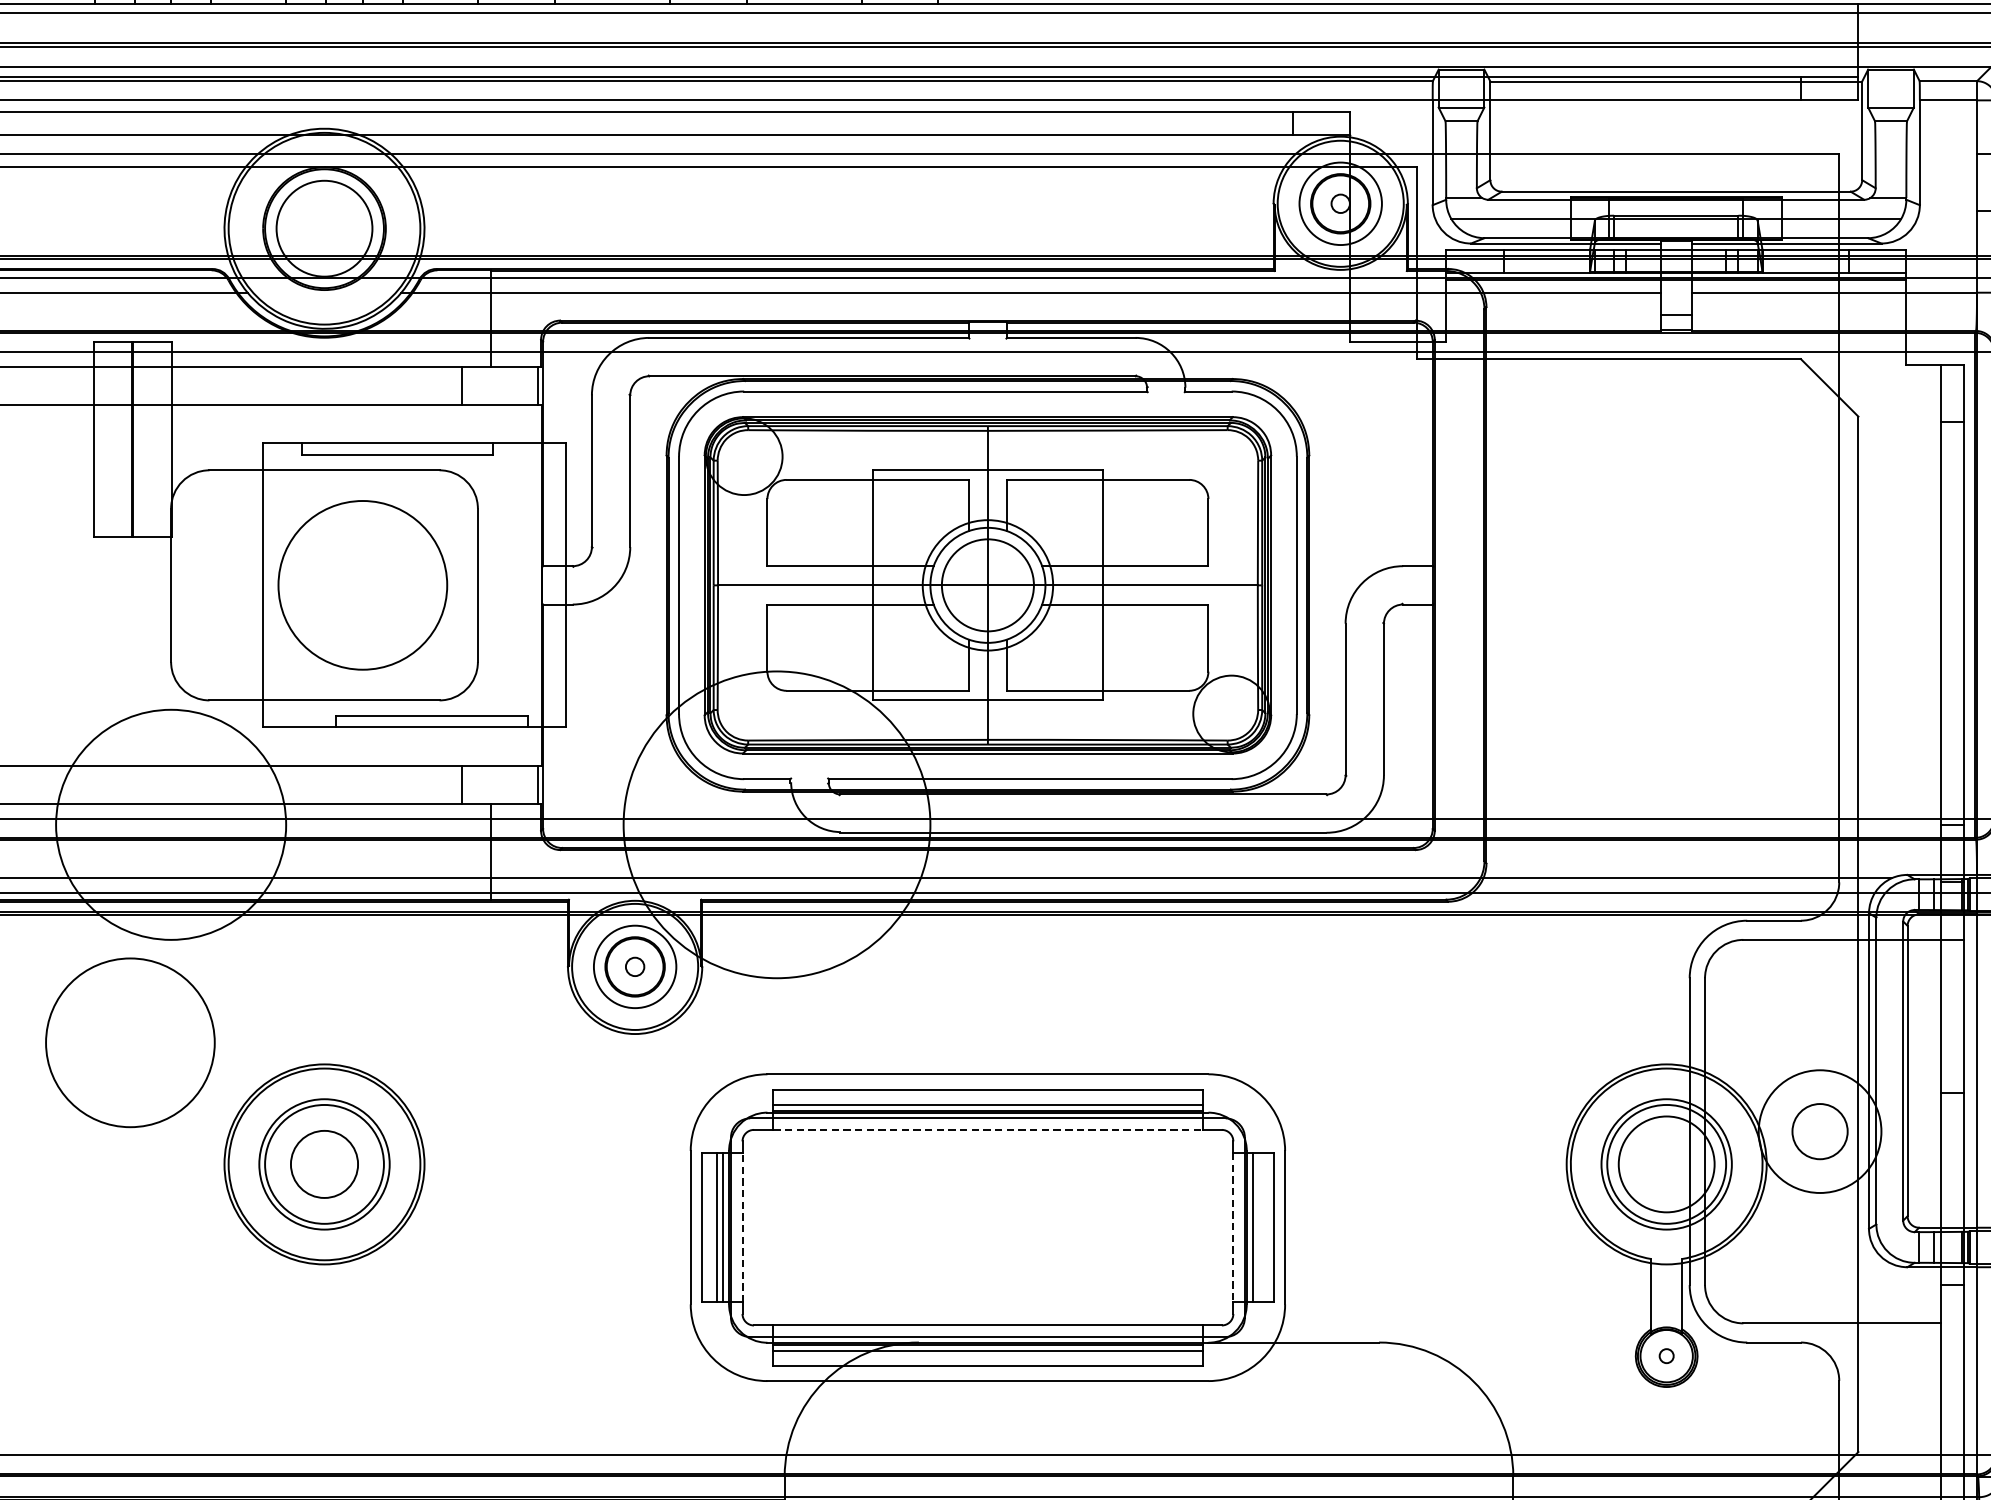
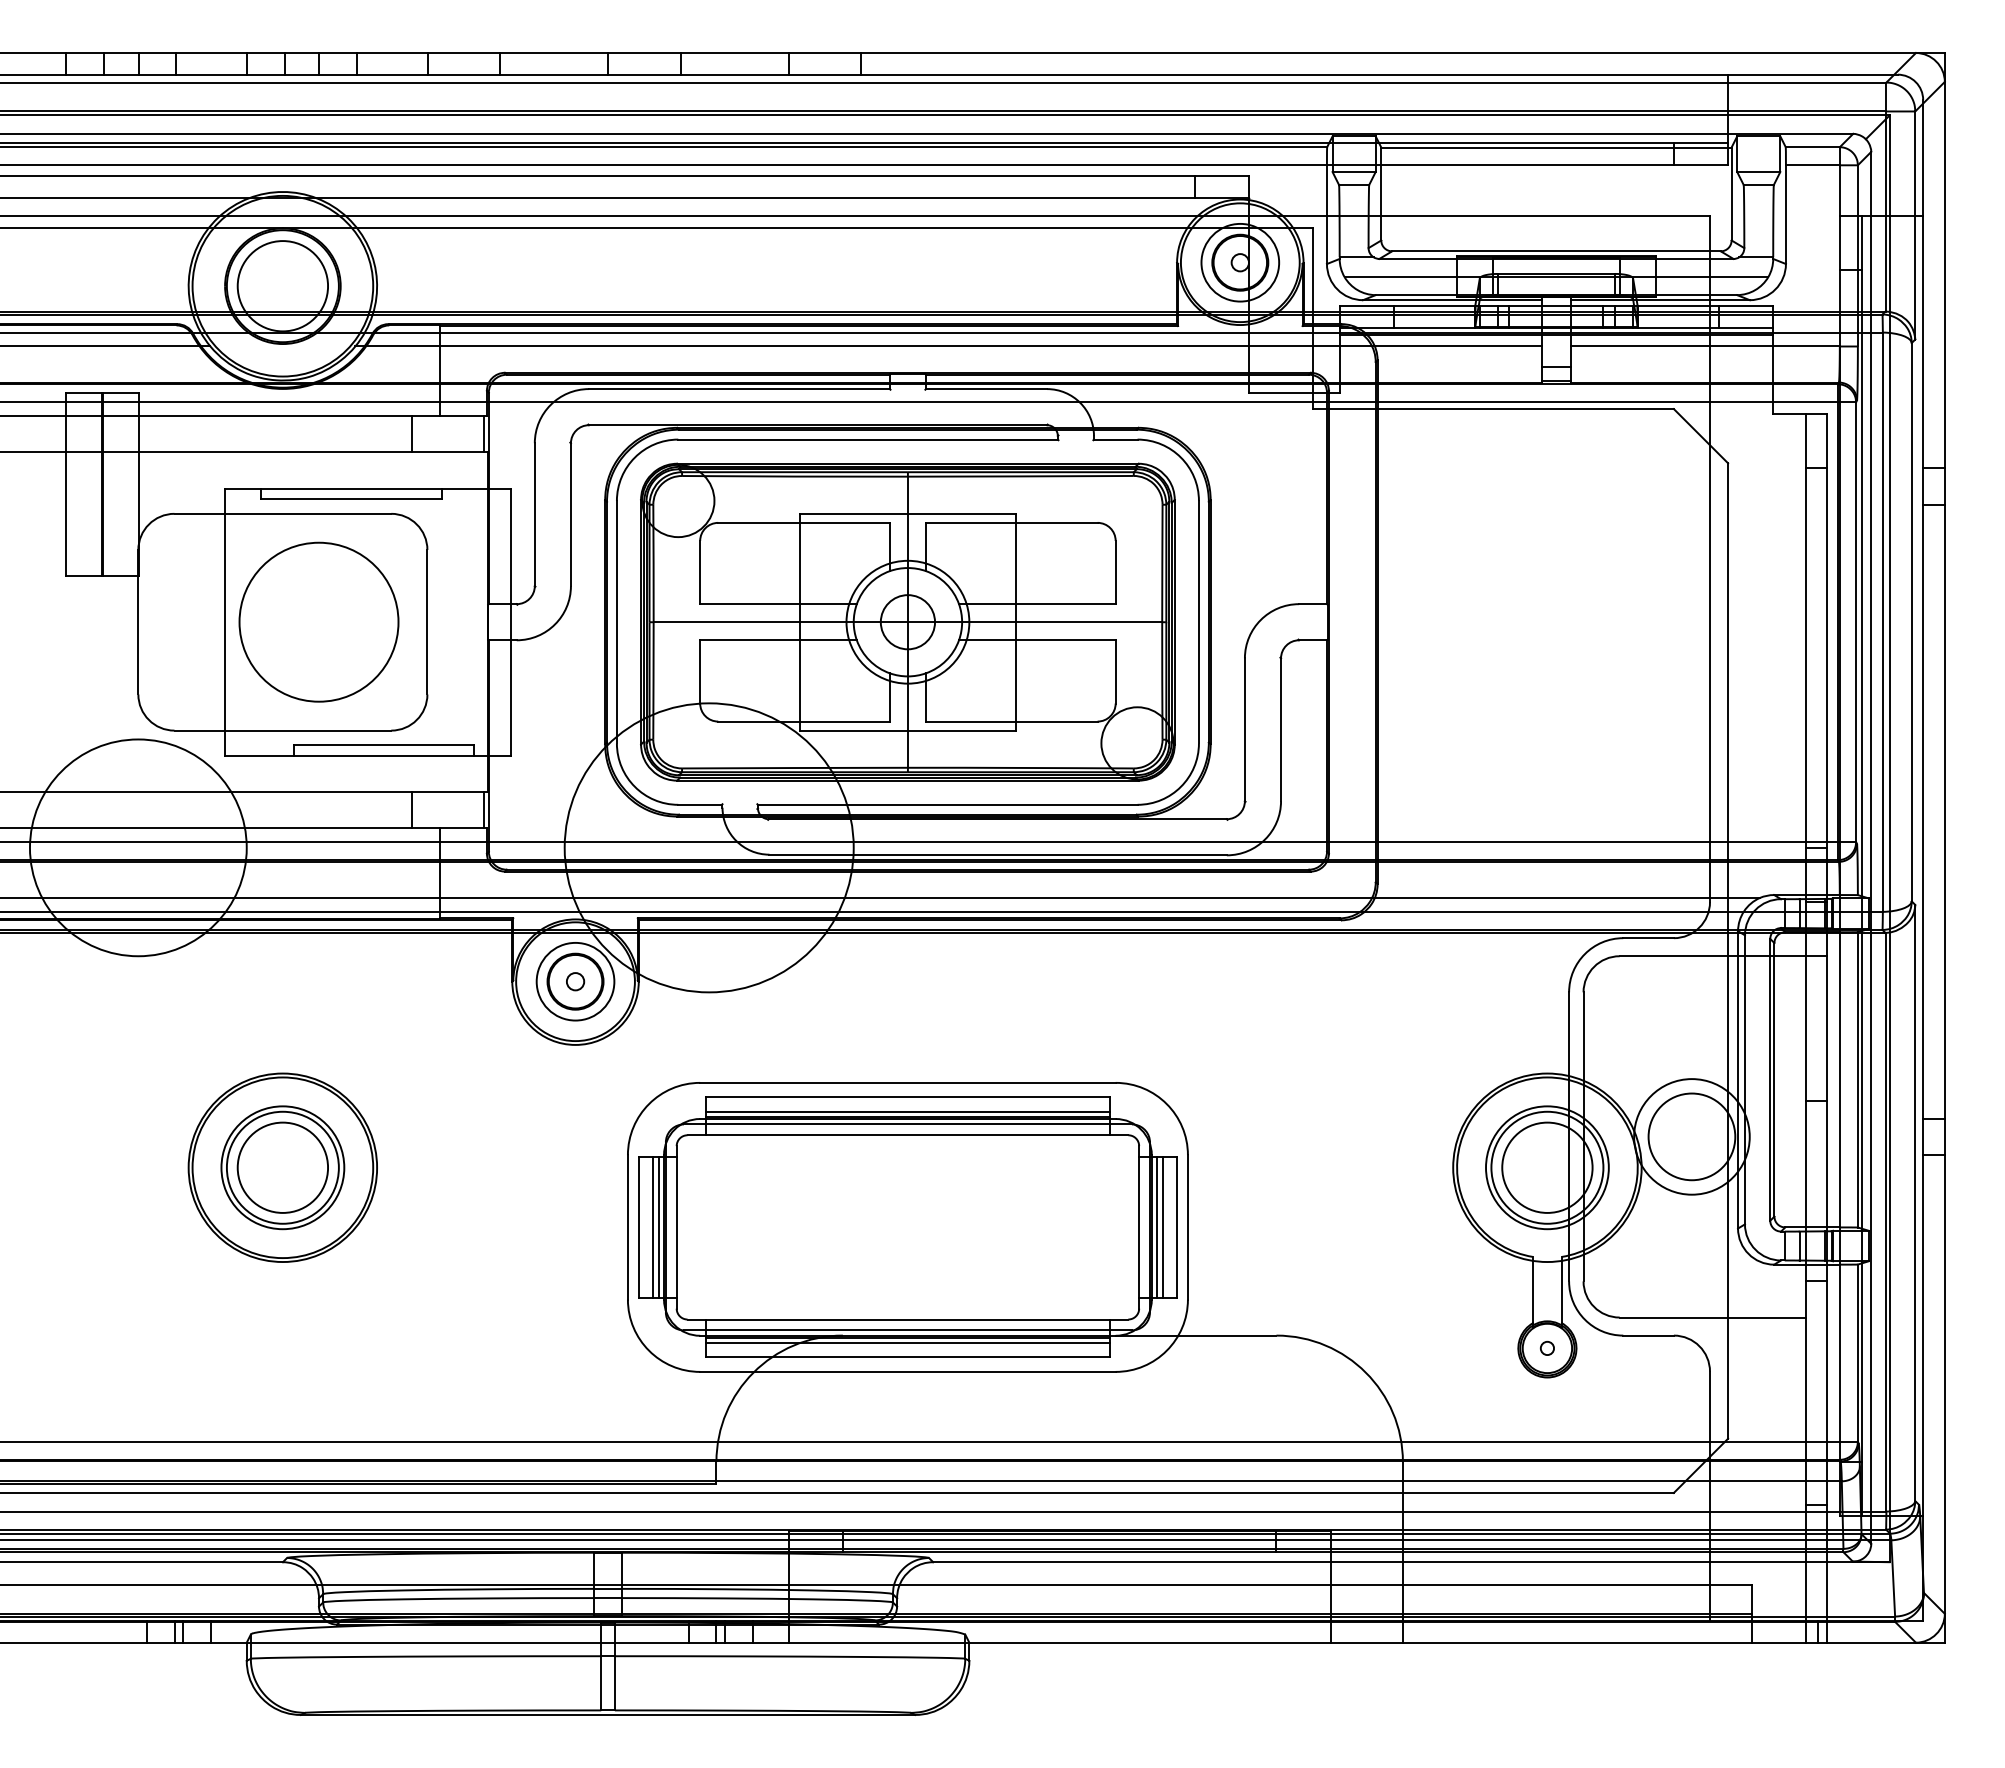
circle: (987, 585) -> (907, 622), size x0.62
circle: (129, 1042) -> (99, 1052), removed
line: (988, 1130) -> (908, 1135), dashed -> solid
circle: (1819, 1131) -> (1691, 1136), size x1.67
circle: (324, 1164) -> (282, 1167), size x1.43
line: (742, 1226) -> (676, 1226), dashed -> solid
line: (1258, 1226) -> (1162, 1226), added
line: (1233, 1227) -> (1139, 1227), dashed -> solid

